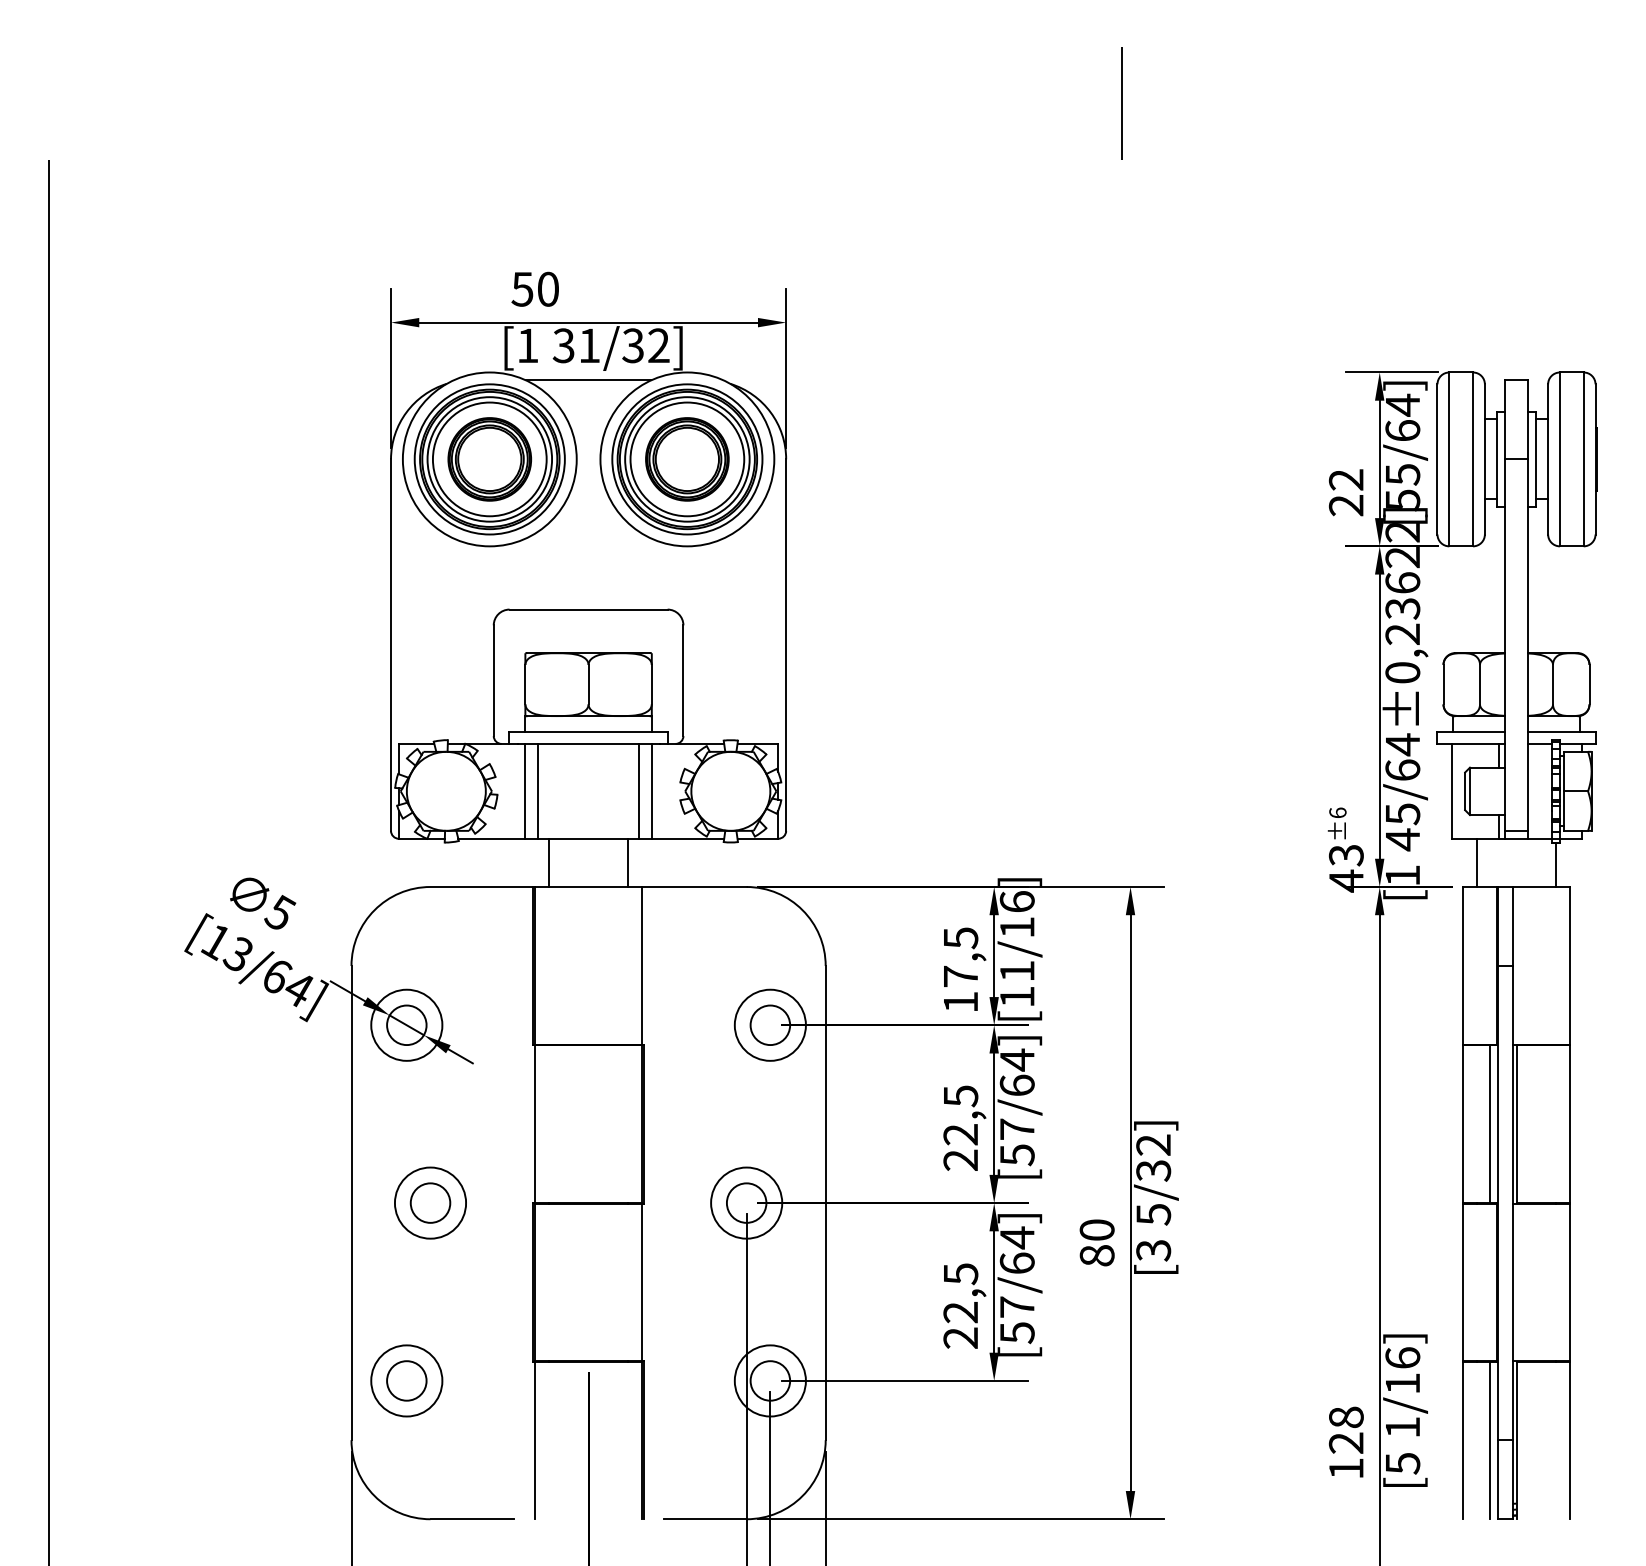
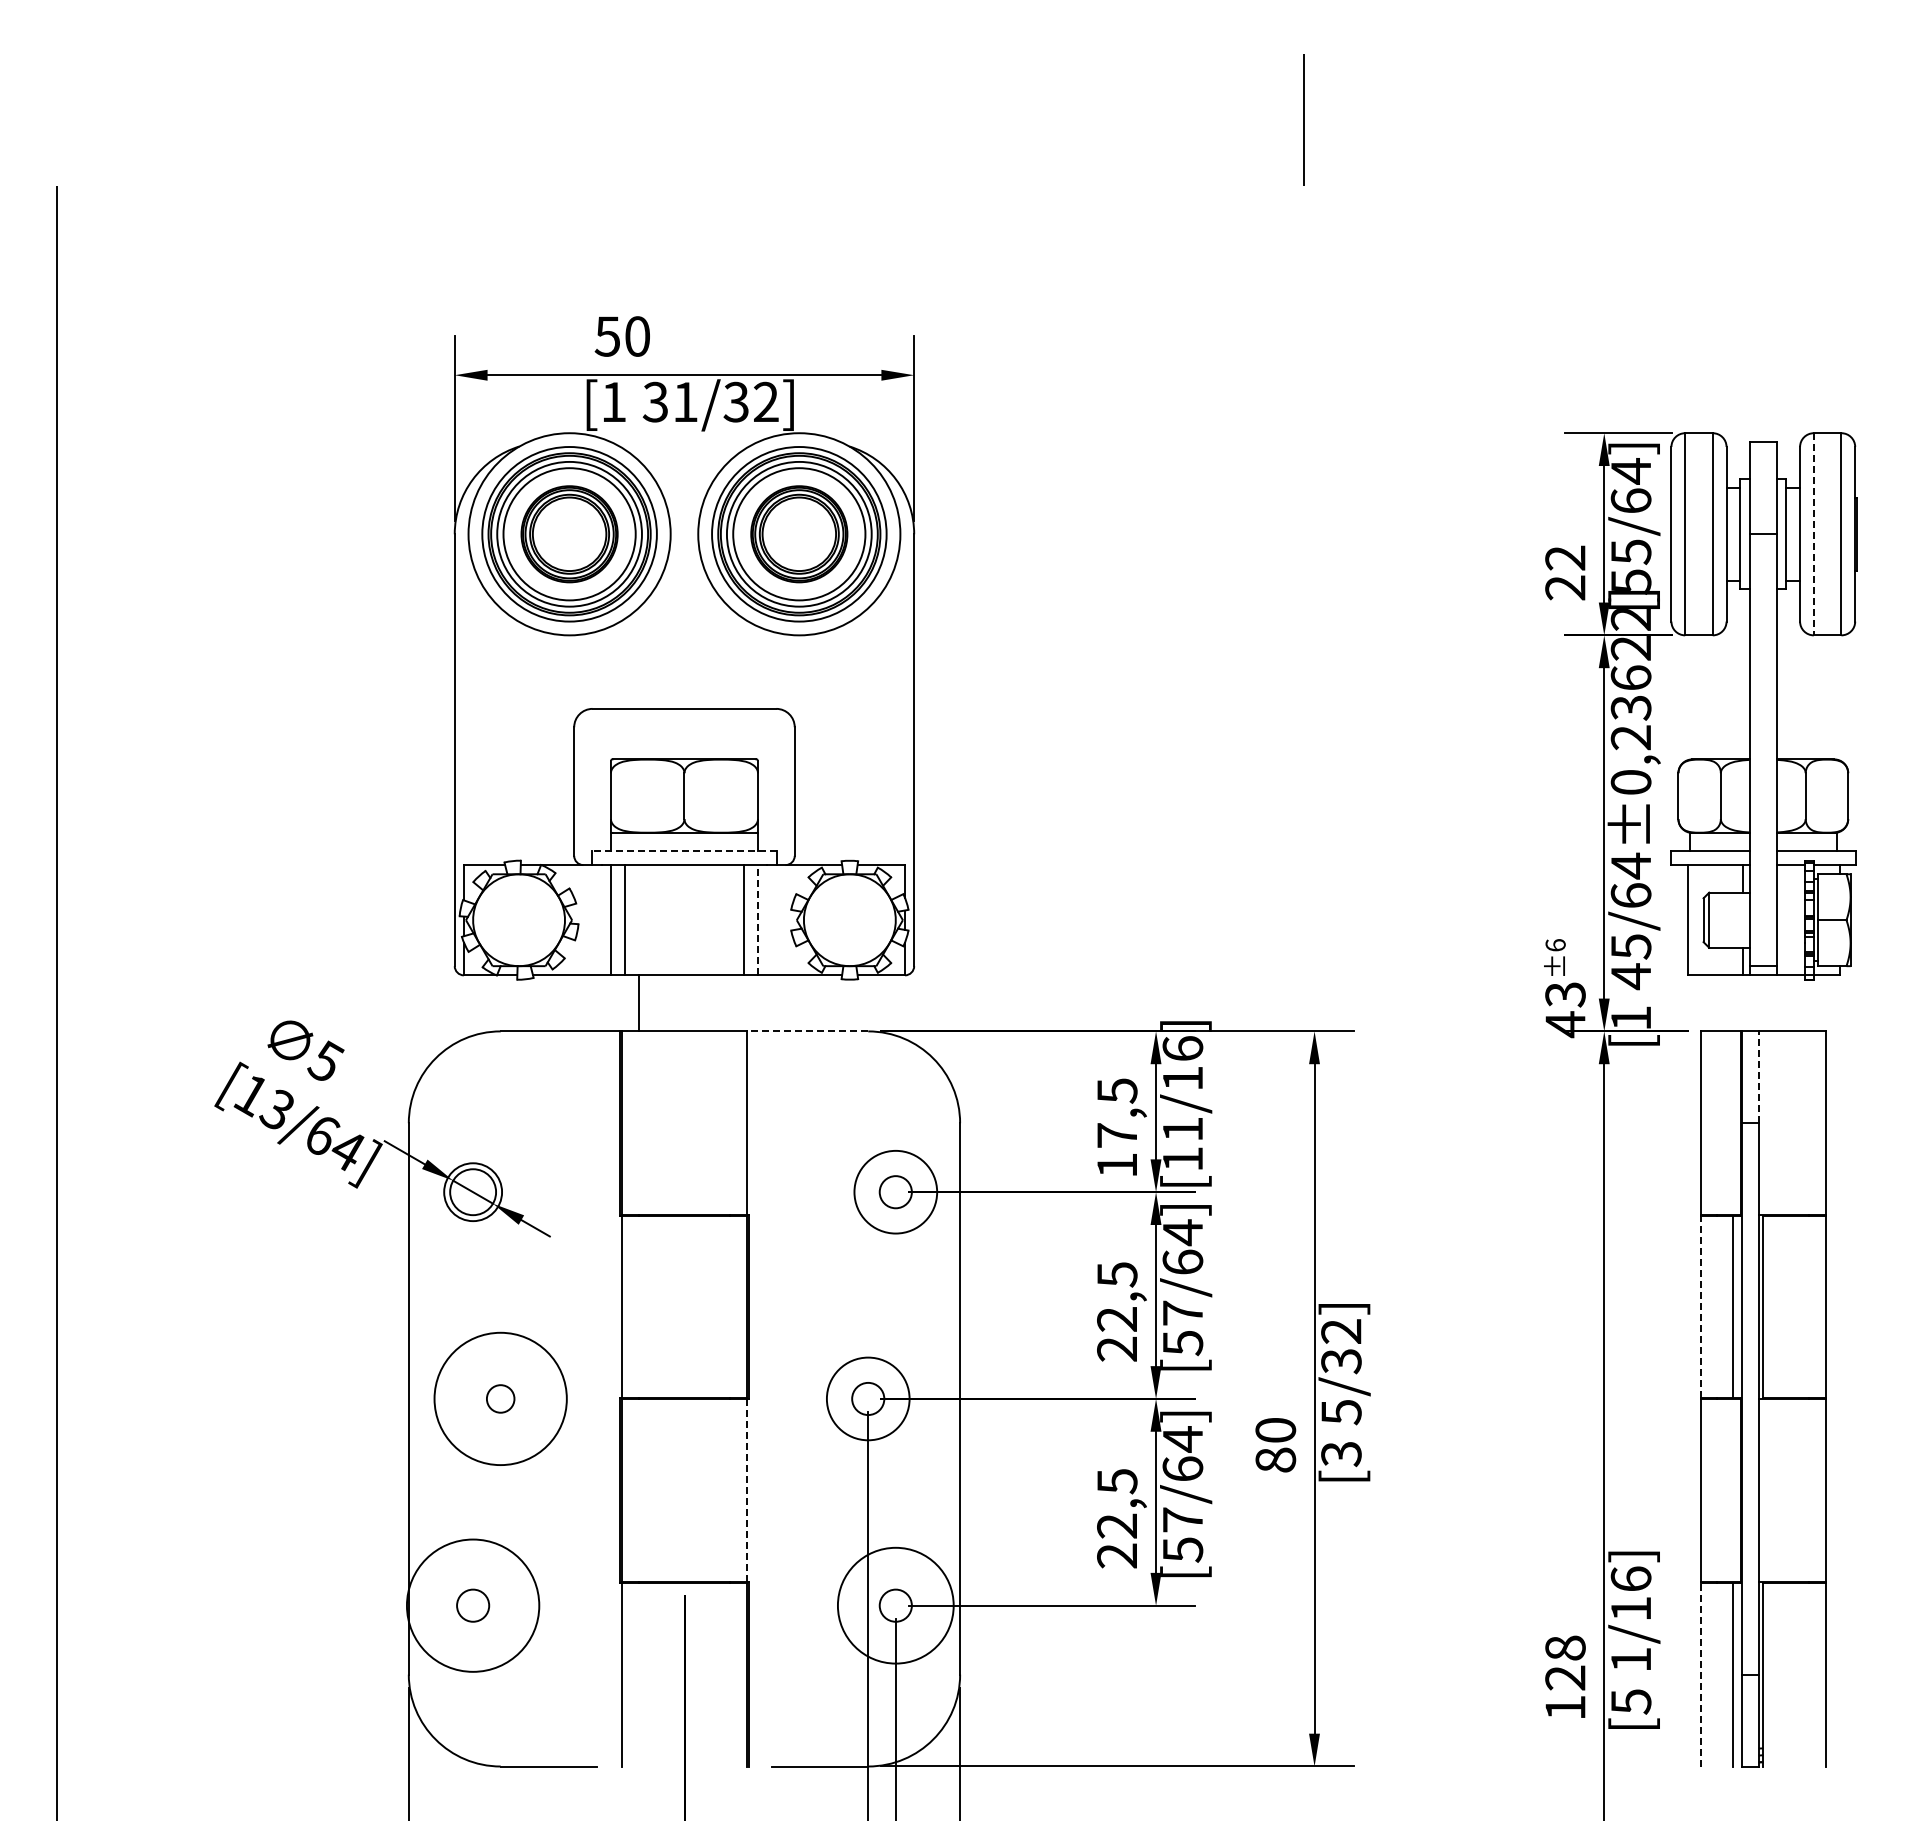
line: (588, 380) -> (684, 442), removed
line: (1559, 459) -> (1813, 534), solid -> dashed
line: (587, 732) -> (683, 851), solid -> dashed
line: (651, 790) -> (757, 919), solid -> dashed
line: (628, 862) -> (730, 1003), removed
line: (1477, 862) -> (1717, 1003), removed
line: (1556, 864) -> (1809, 1005), removed
line: (694, 887) -> (807, 1031), solid -> dashed
line: (1512, 926) -> (1758, 1077), solid -> dashed
circle: (406, 1024) -> (472, 1191), size x0.7
circle: (770, 1025) -> (895, 1192), size x0.7
line: (1462, 1123) -> (1700, 1306), solid -> dashed
circle: (430, 1202) -> (500, 1398), size x0.6
circle: (430, 1202) -> (500, 1398), size x1.6
circle: (746, 1202) -> (868, 1398), size x0.7
line: (641, 1282) -> (746, 1491), solid -> dashed
circle: (406, 1380) -> (472, 1605), size x1.6
circle: (407, 1380) -> (473, 1605), size x0.7
circle: (770, 1380) -> (895, 1605), size x0.7
circle: (770, 1380) -> (895, 1605), size x1.4
line: (1462, 1440) -> (1700, 1674), solid -> dashed

